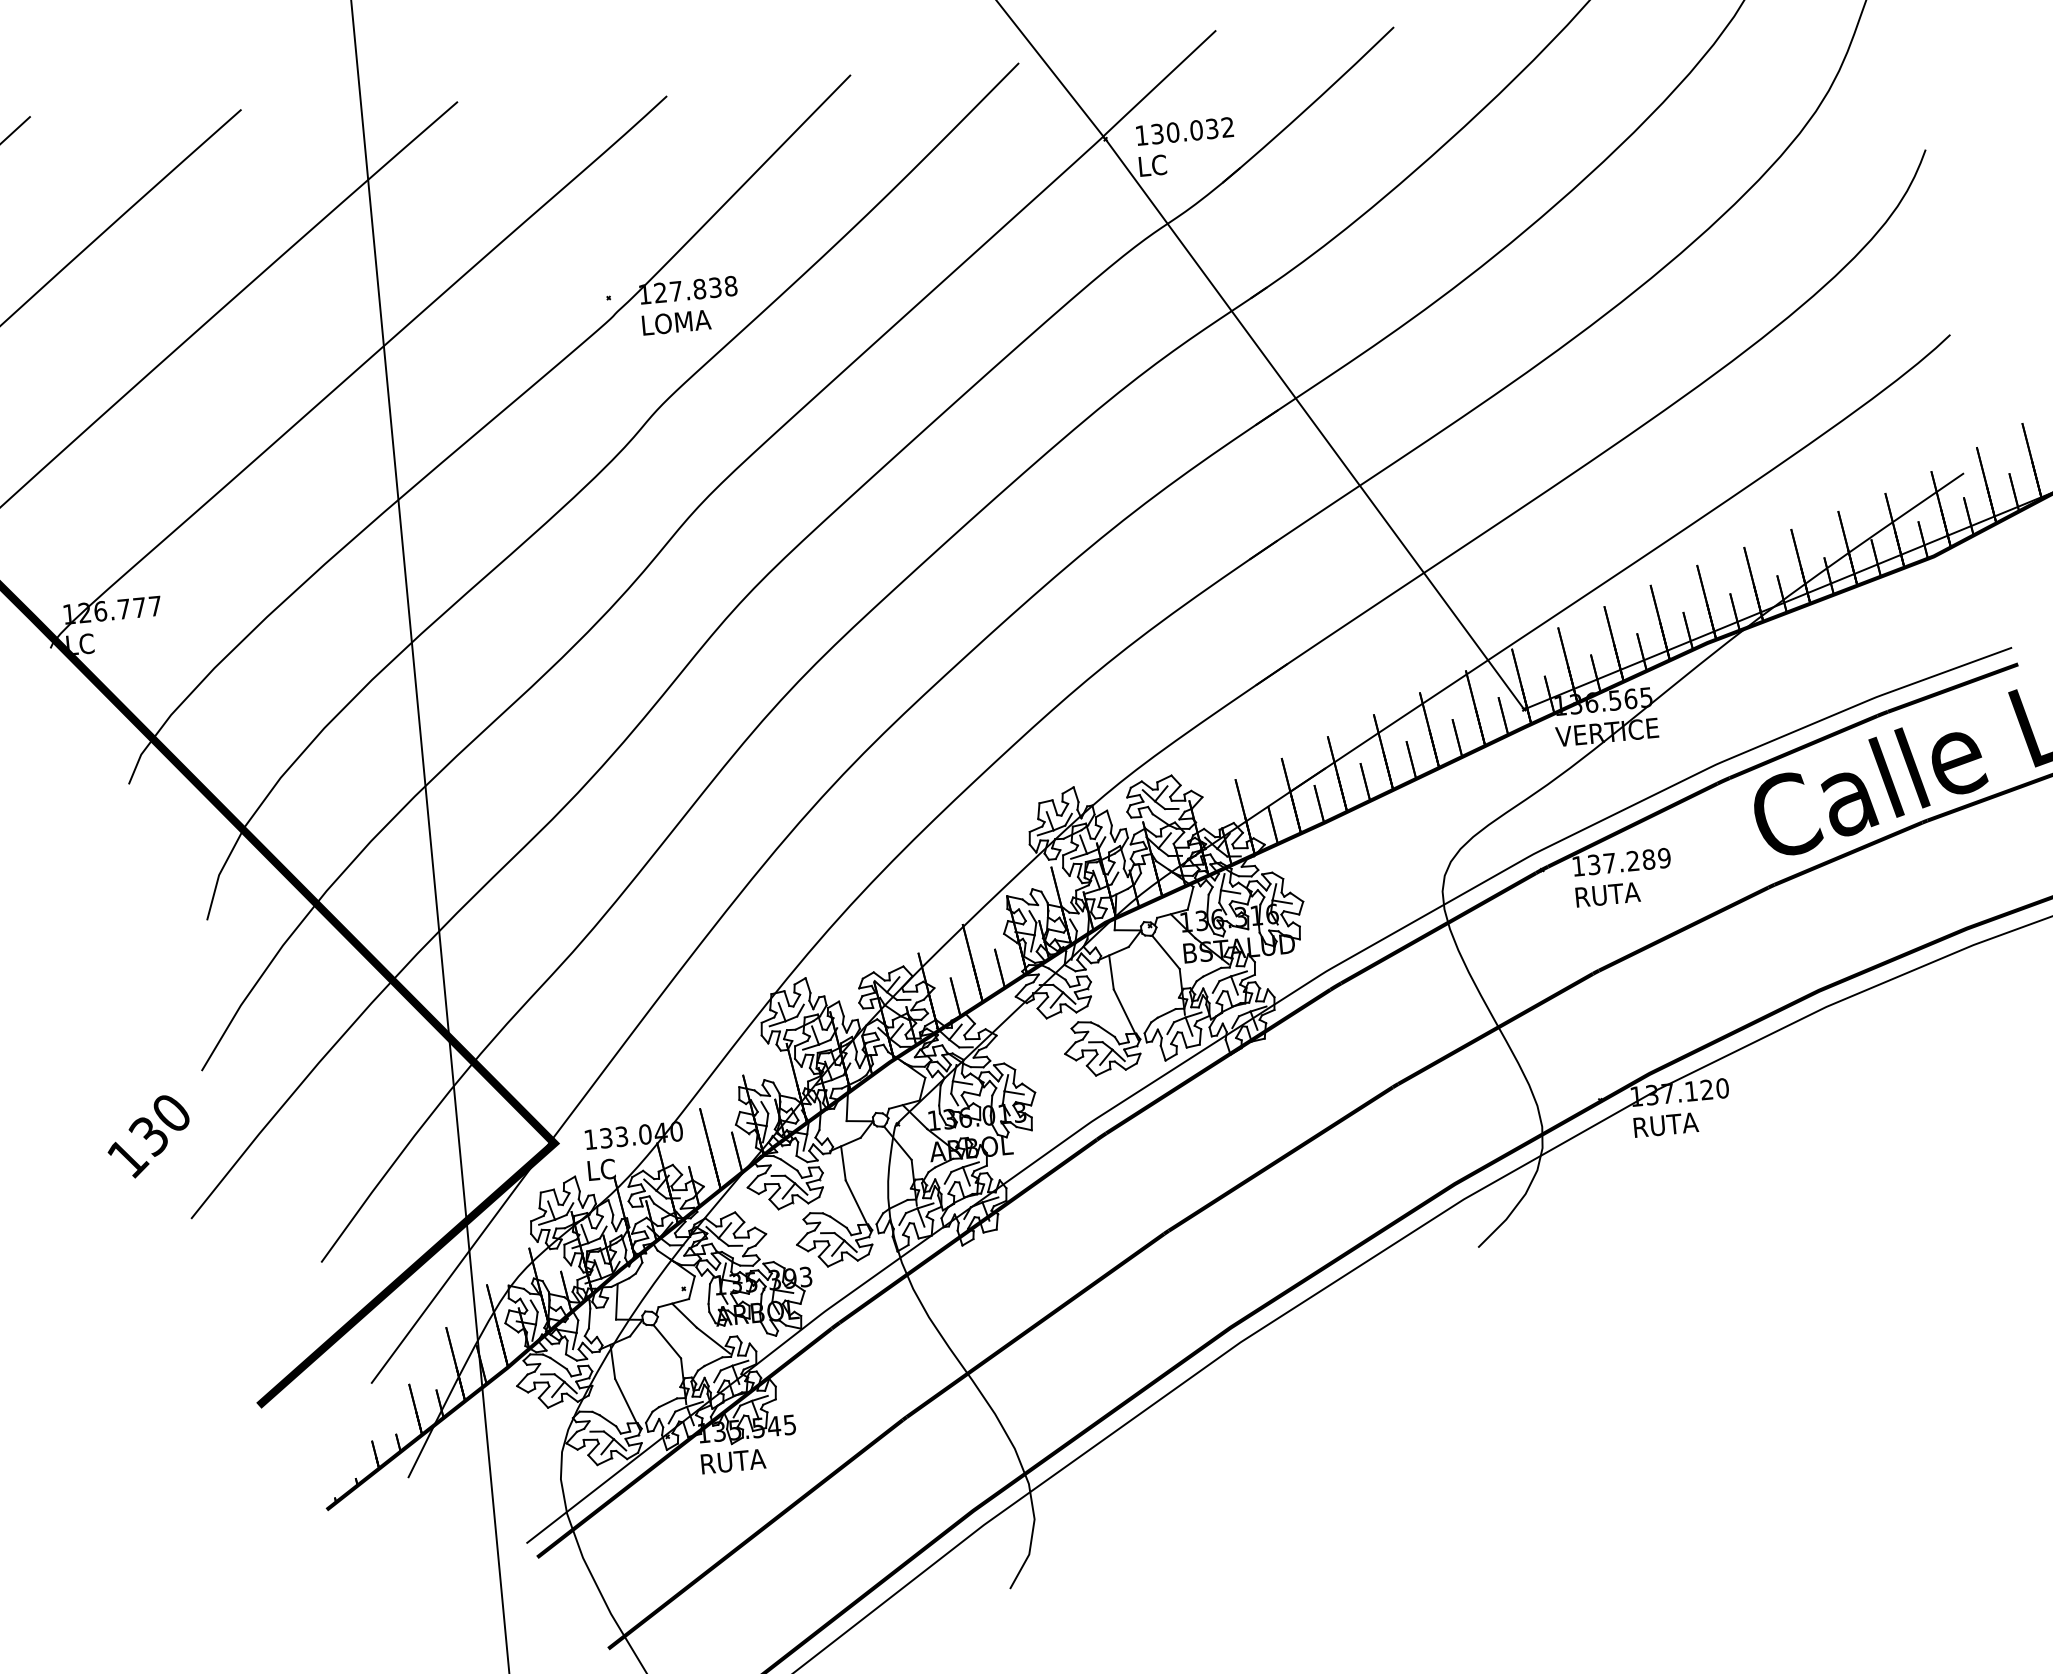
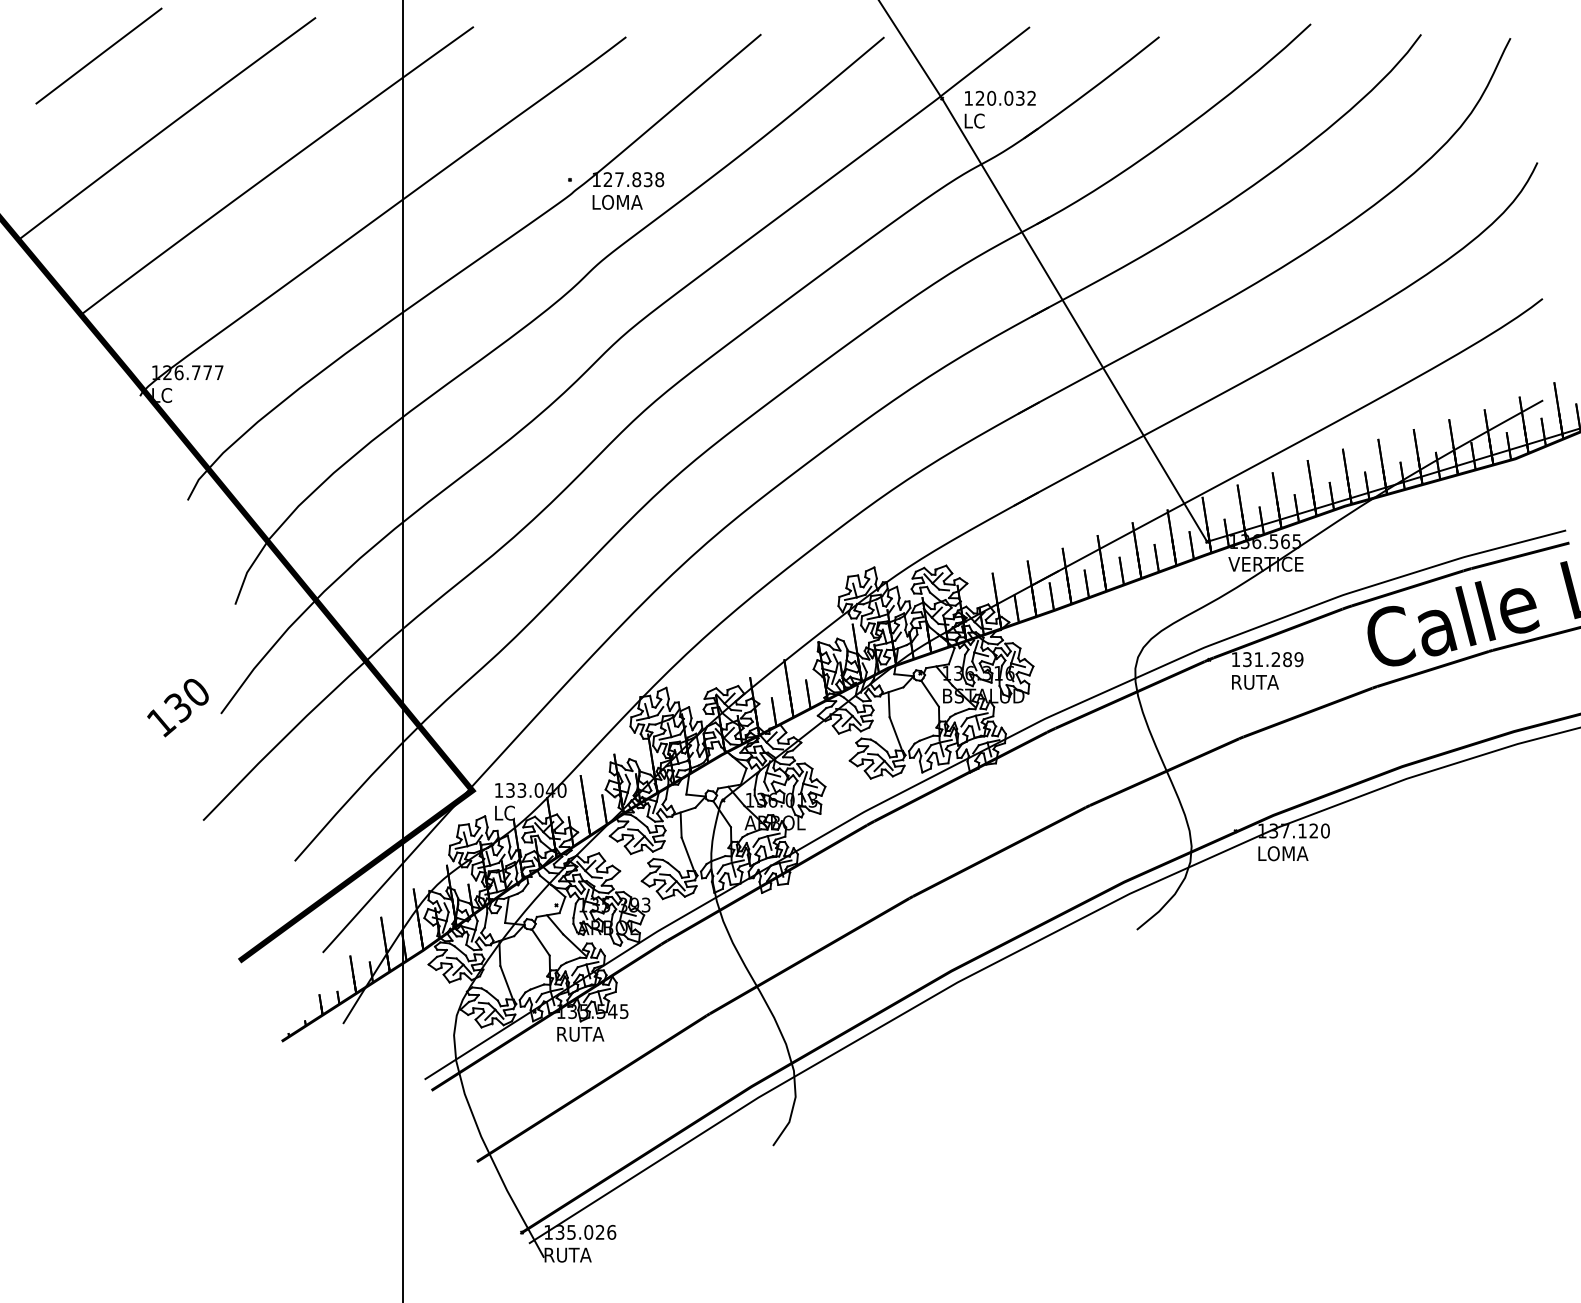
text: (1156, 134) -> (979, 98), 130.032 -> 120.032
text: (1609, 863) -> (1258, 659), 137.289 -> 131.289
text: (1669, 1124) -> (1284, 853), RUTA -> LOMA
text: (148, 1137) -> (177, 708), moved

